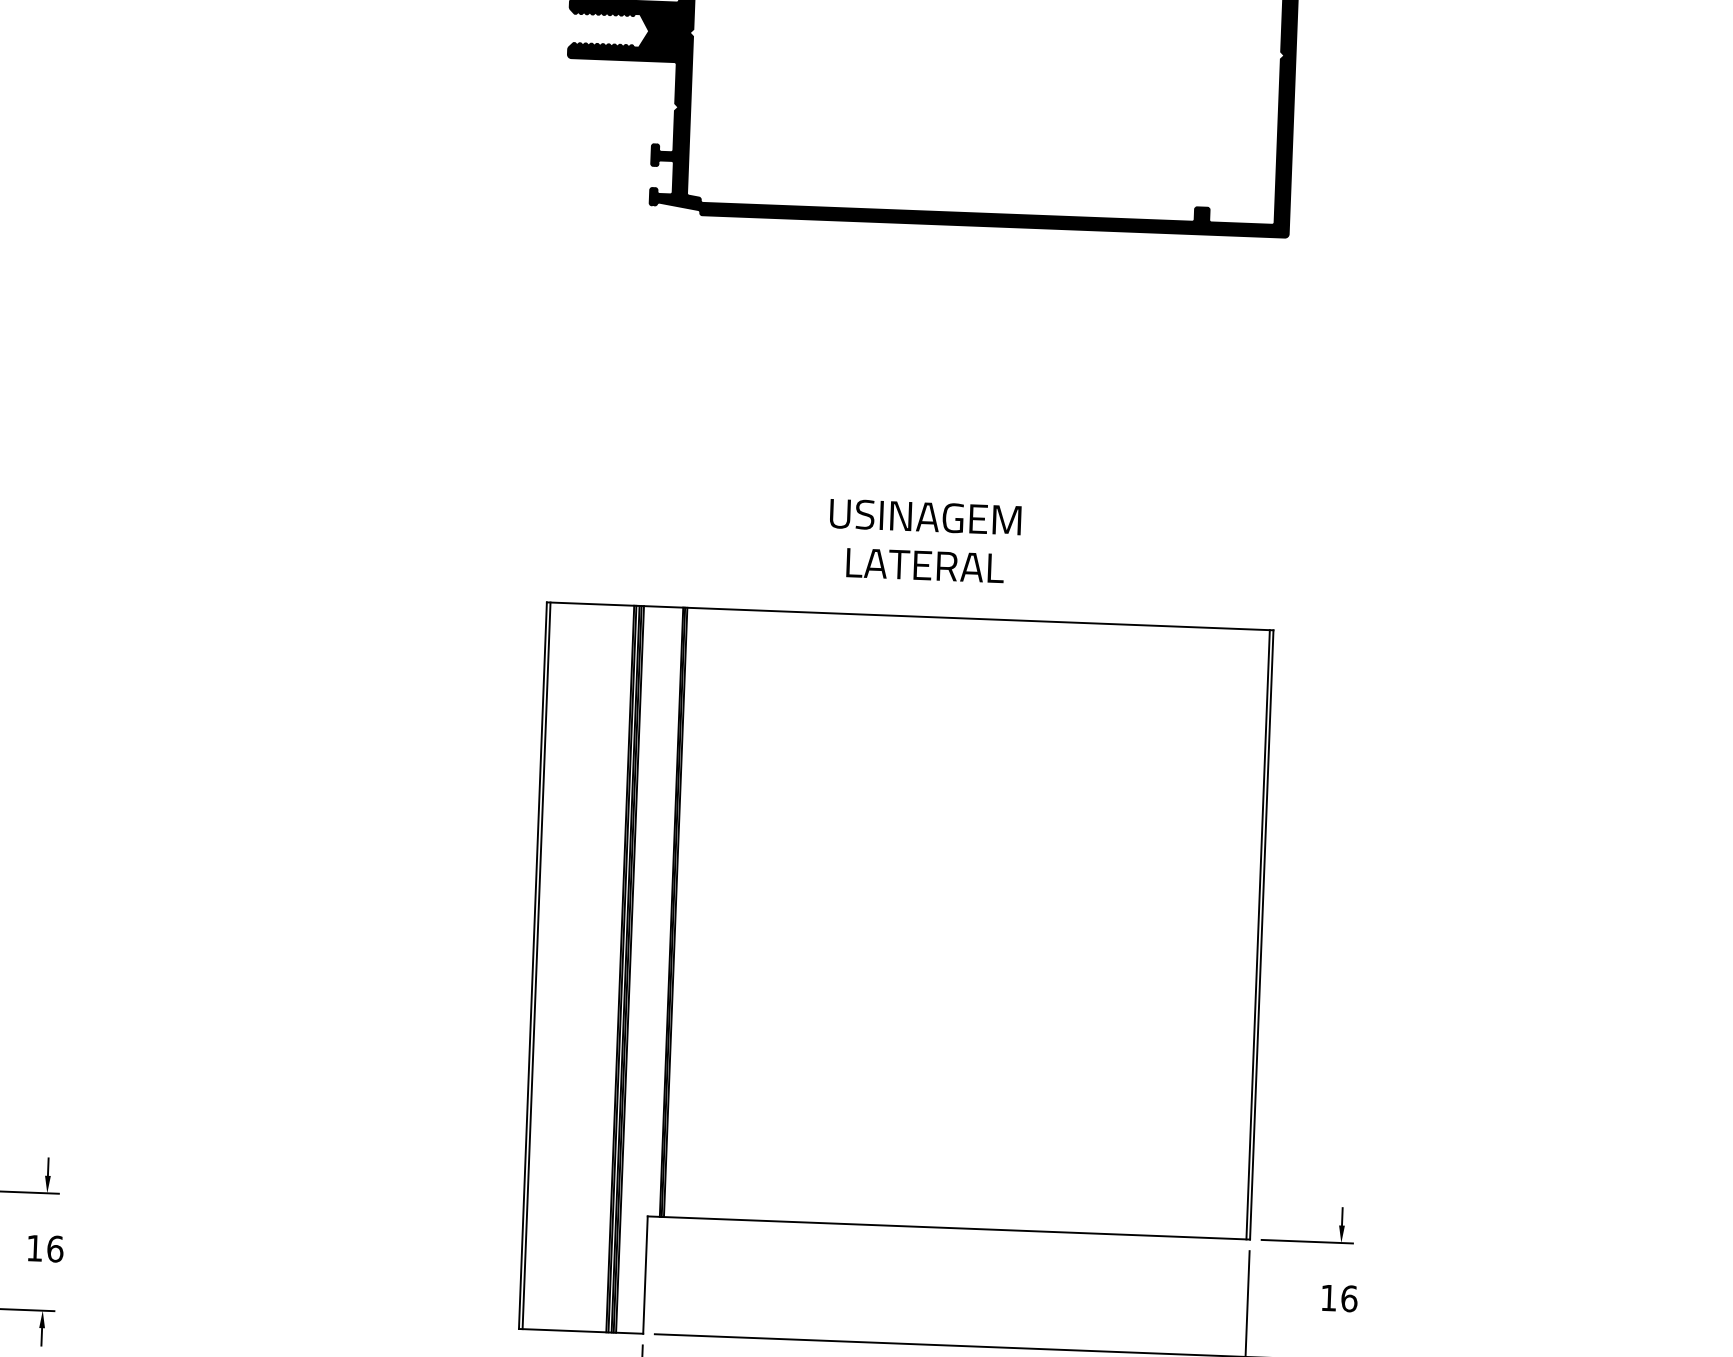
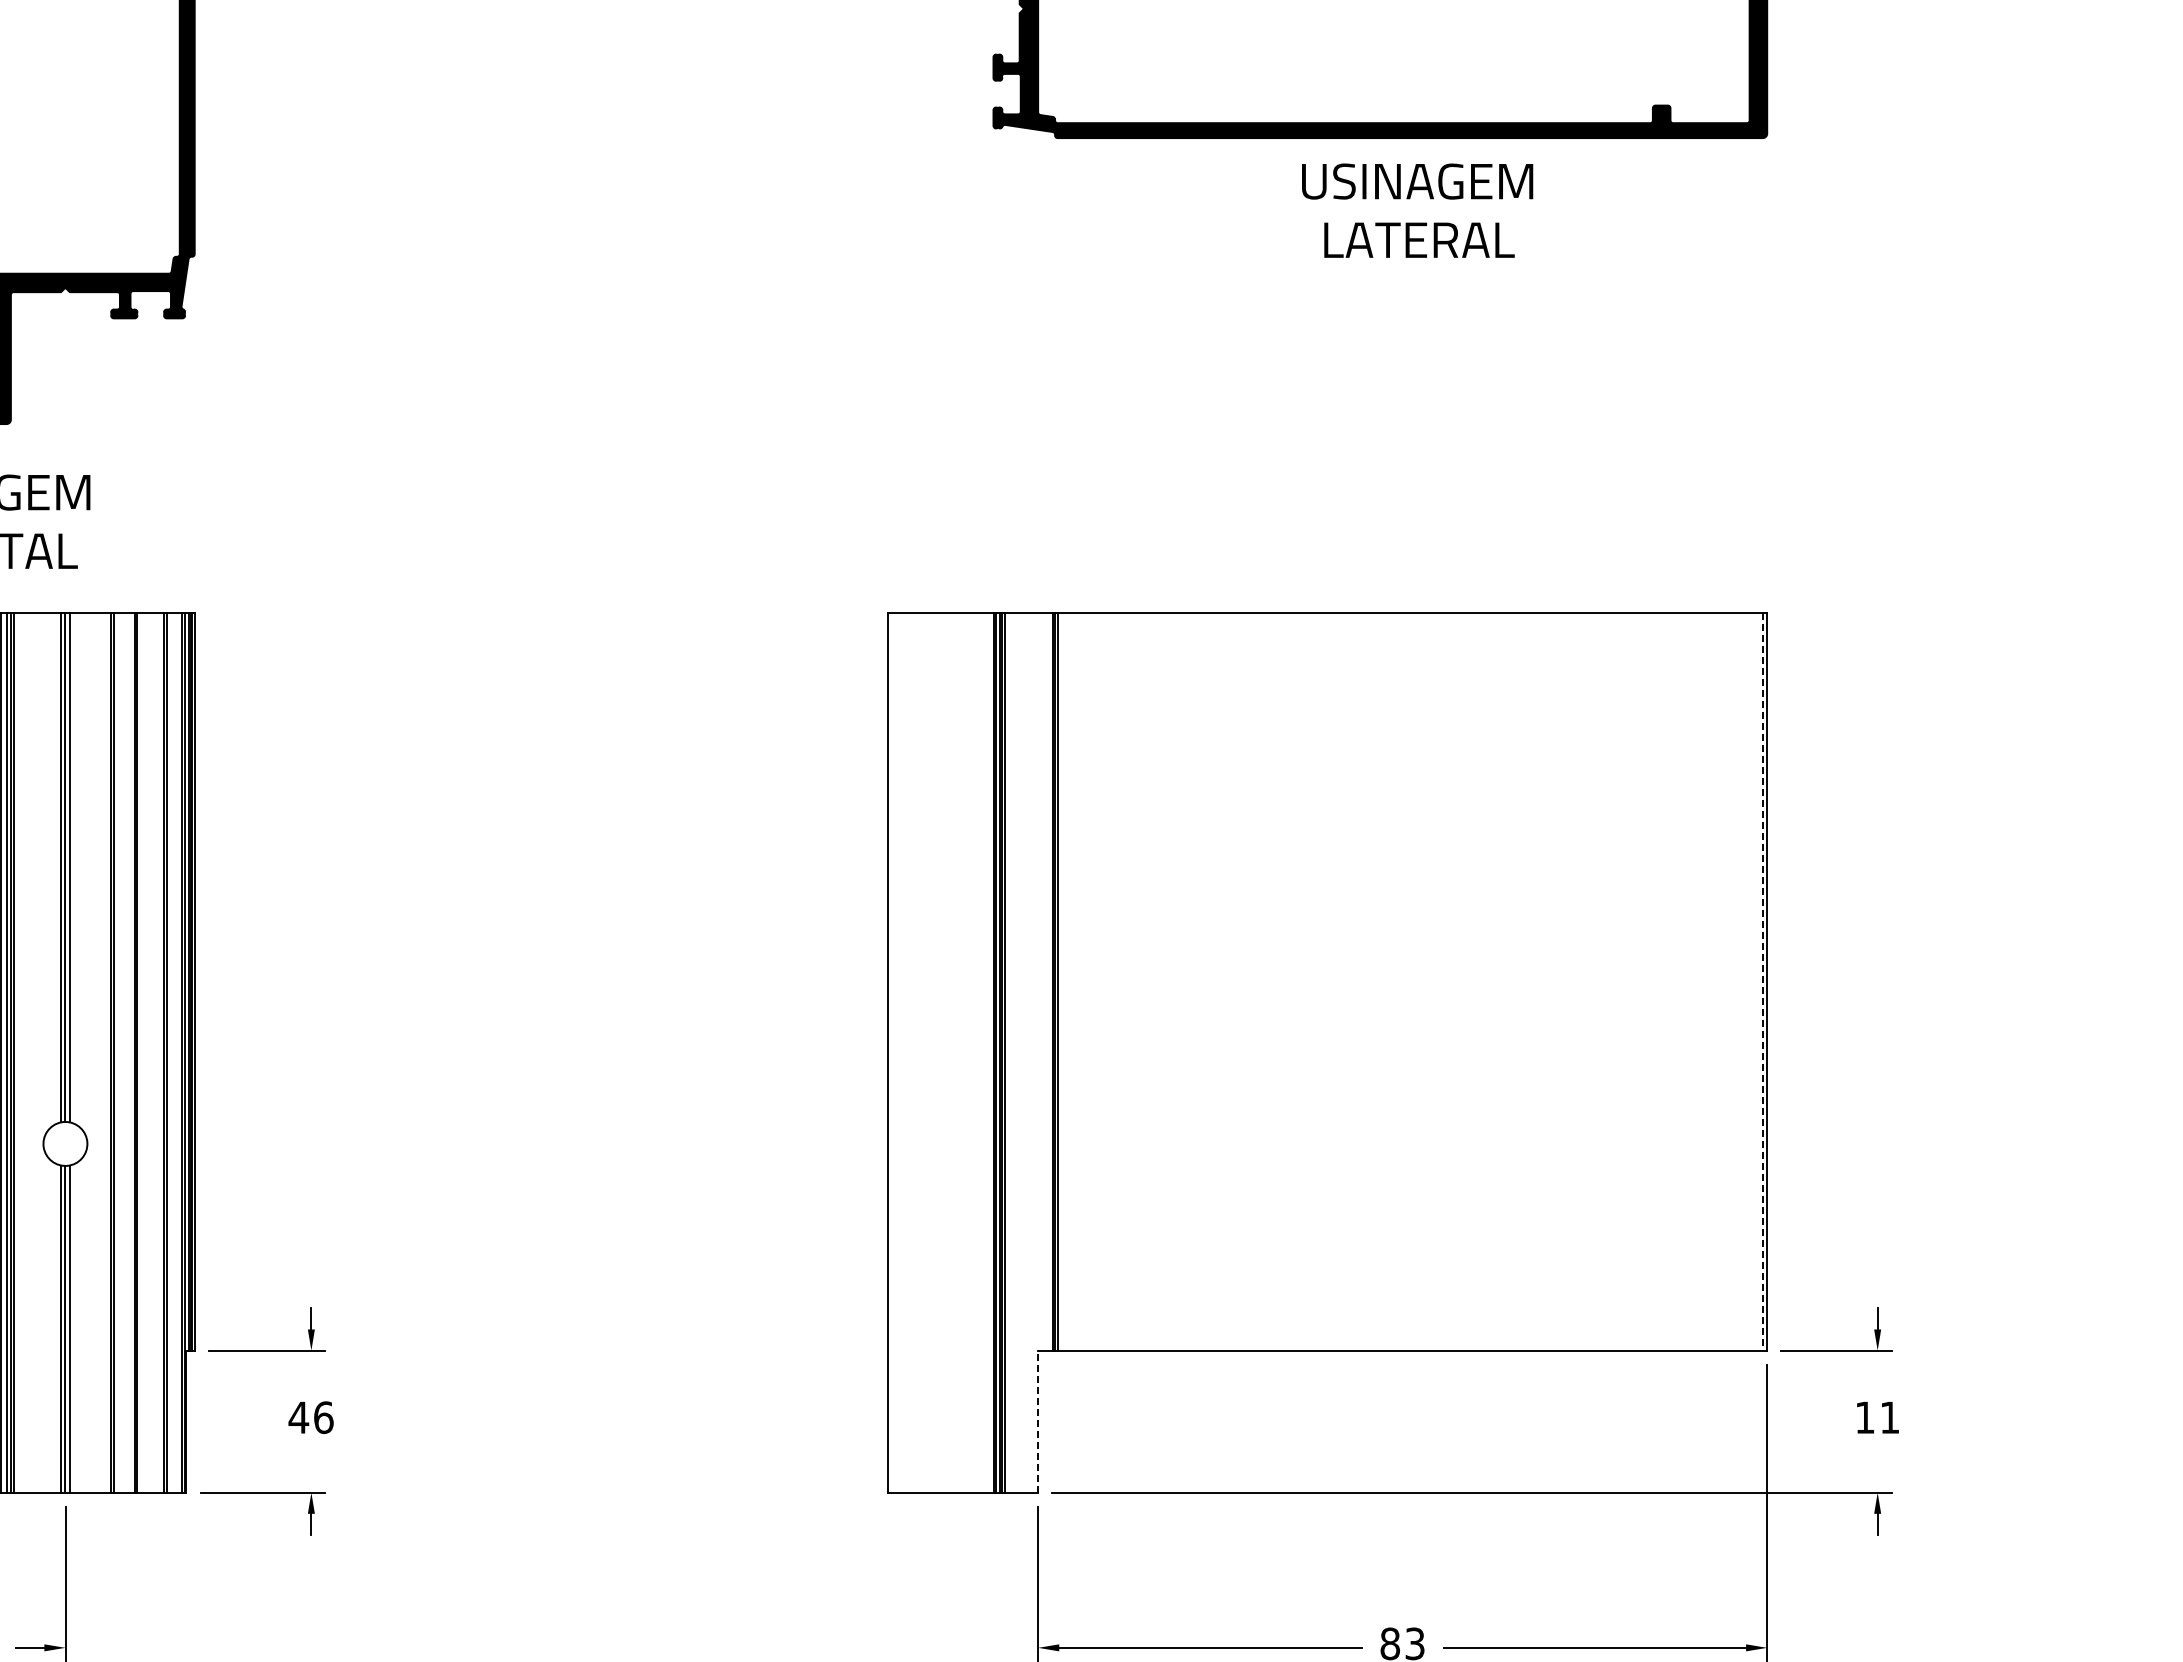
text: (924, 541) -> (1417, 210), moved
line: (1257, 934) -> (1762, 981), solid -> dashed
line: (536, 965) -> (892, 1052), removed
text: (34, 1248) -> (298, 1417), 16 -> 46
line: (645, 1274) -> (1038, 1421), solid -> dashed
text: (1348, 1298) -> (1889, 1417), 16 -> 11

